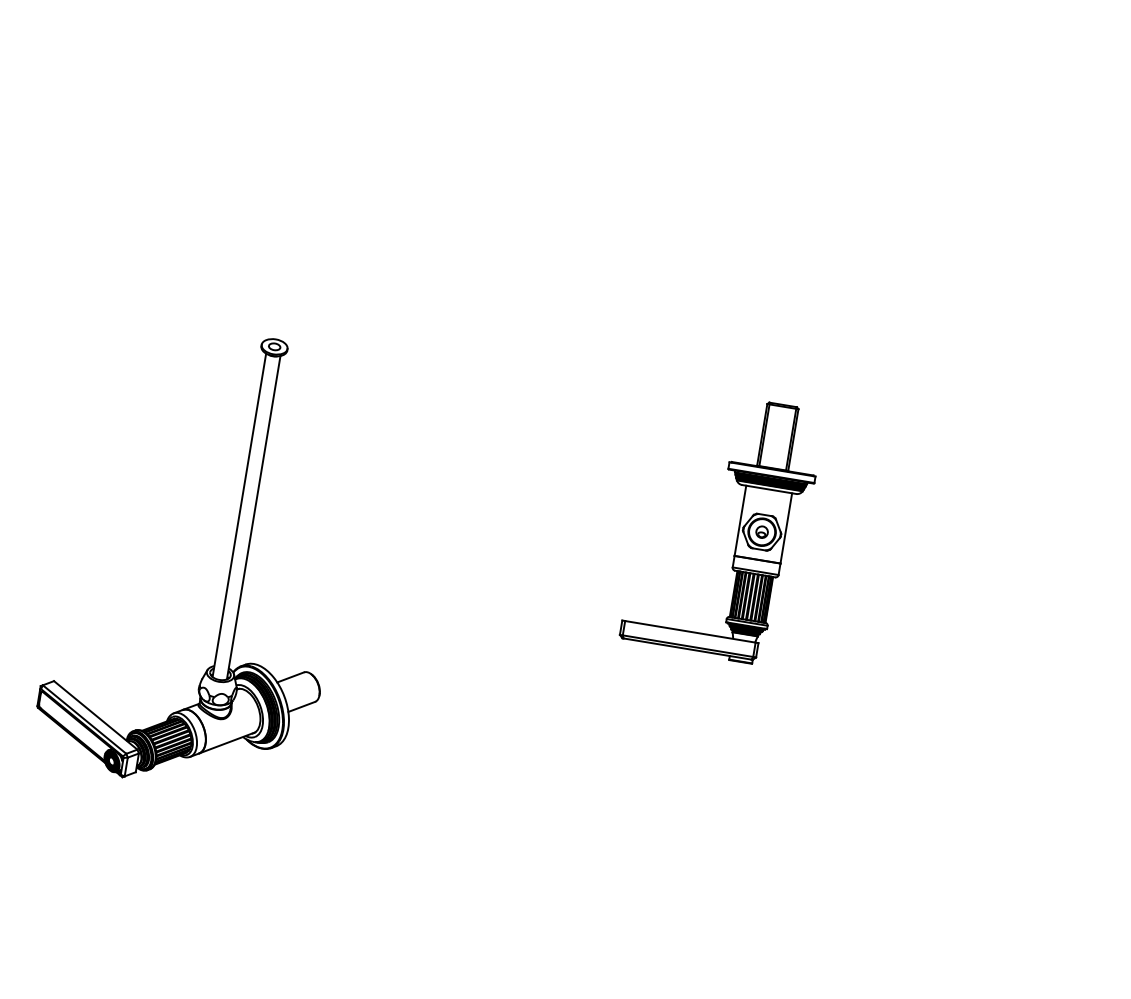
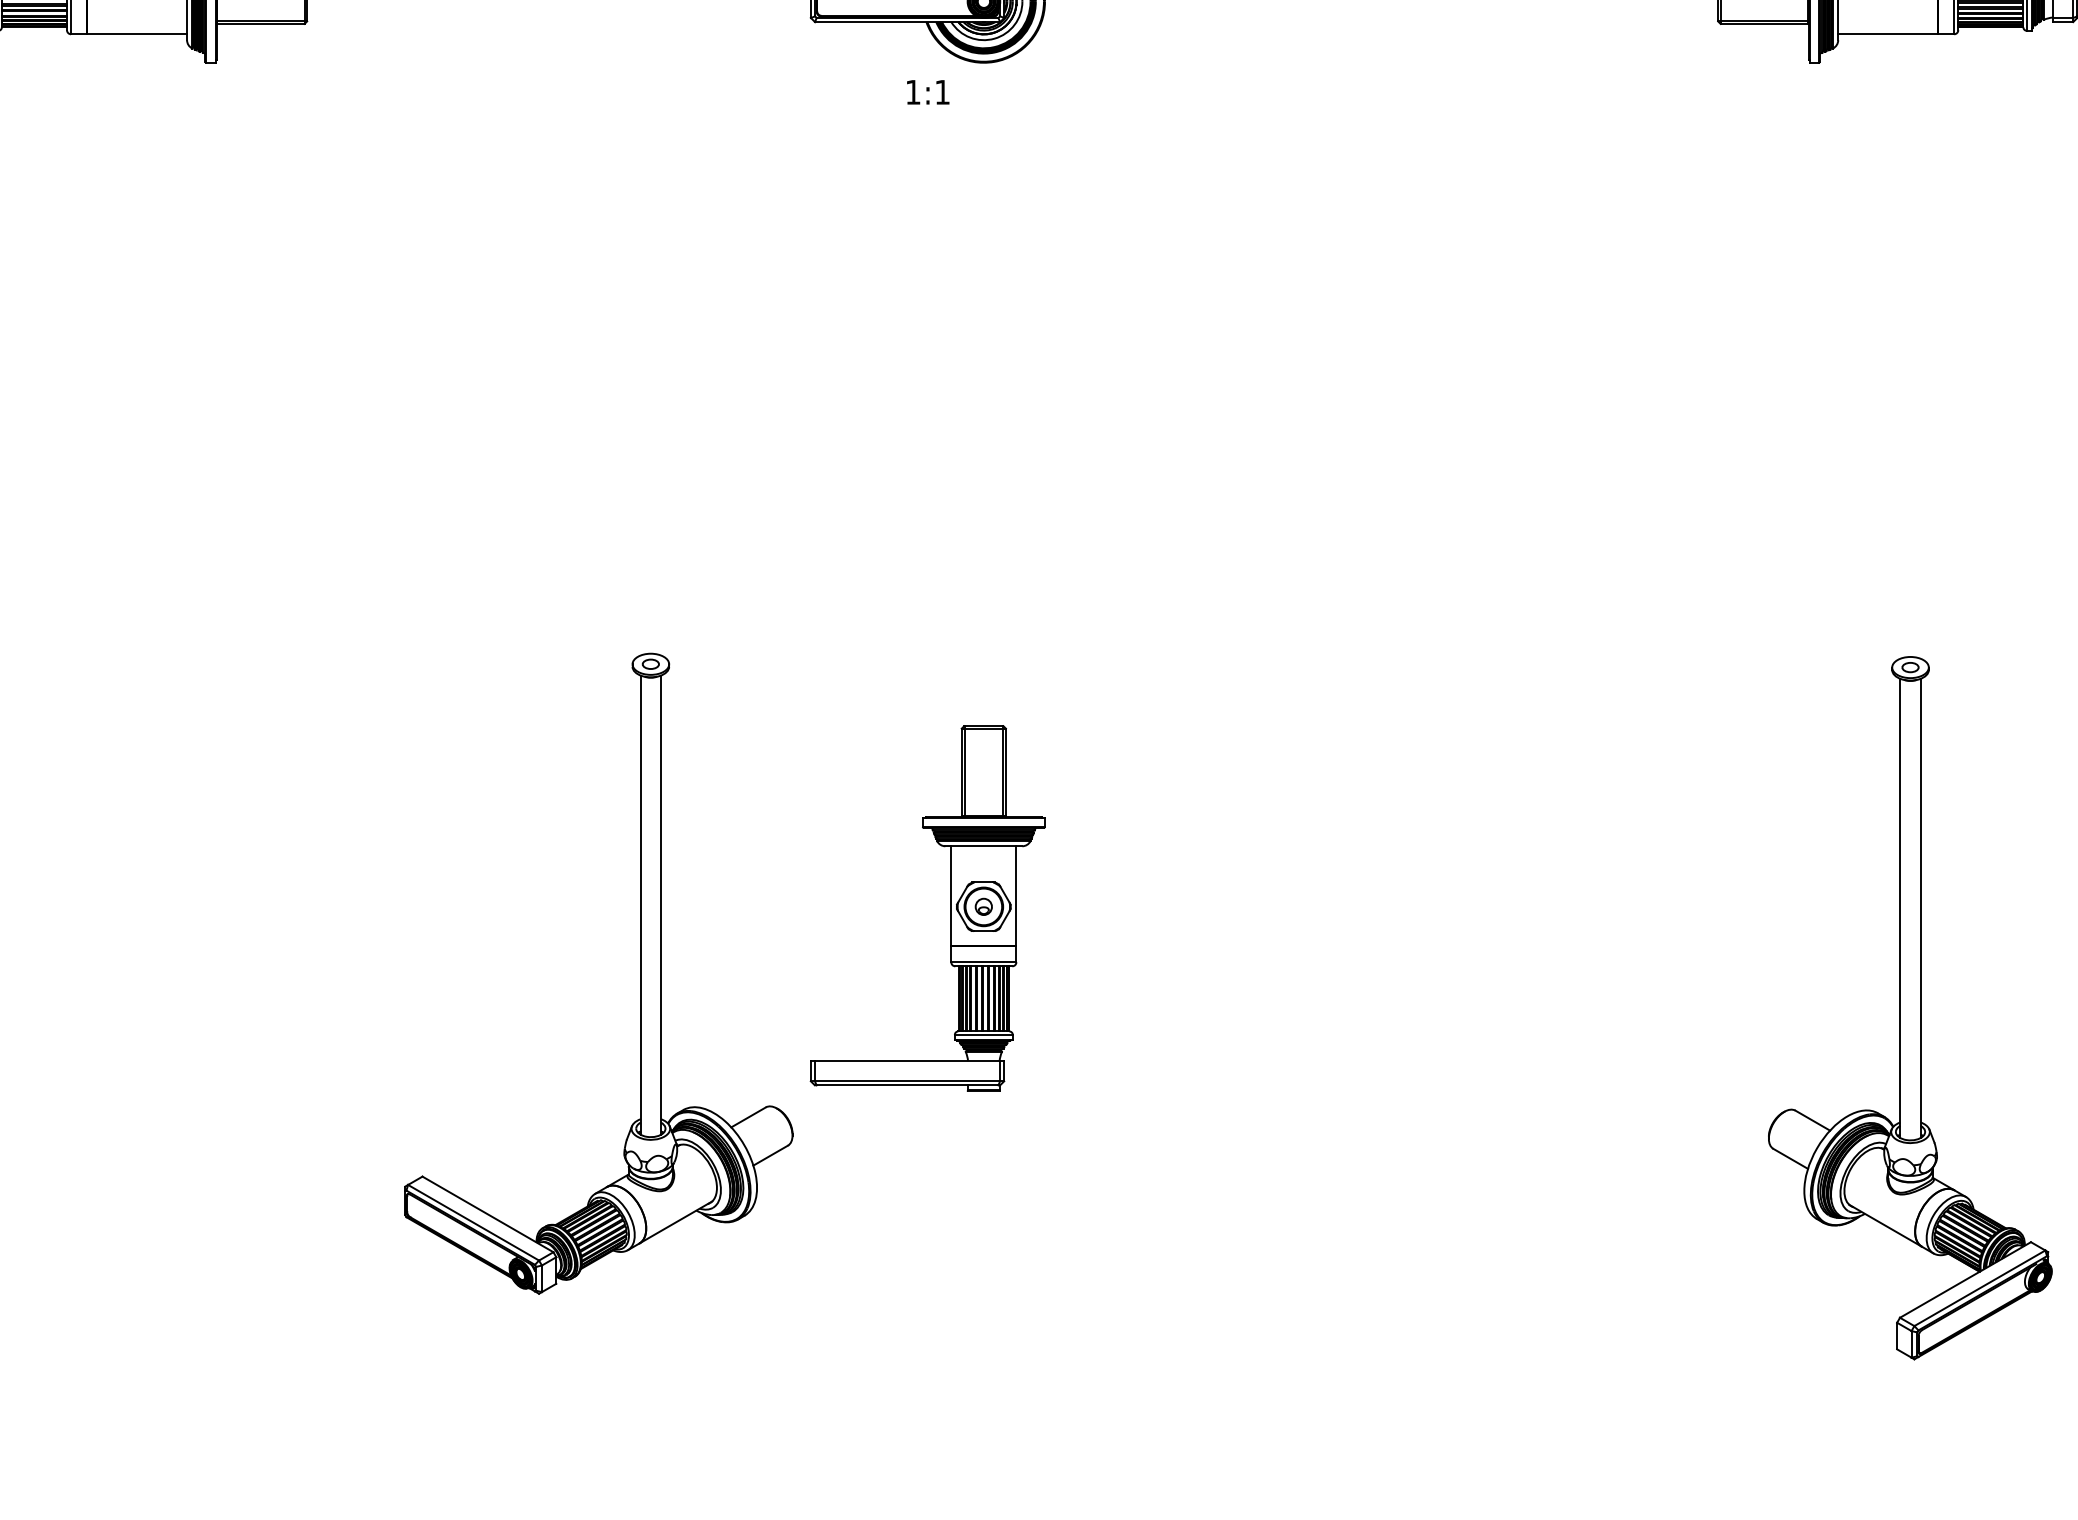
part: (231, 563) -> (640, 973), moved

